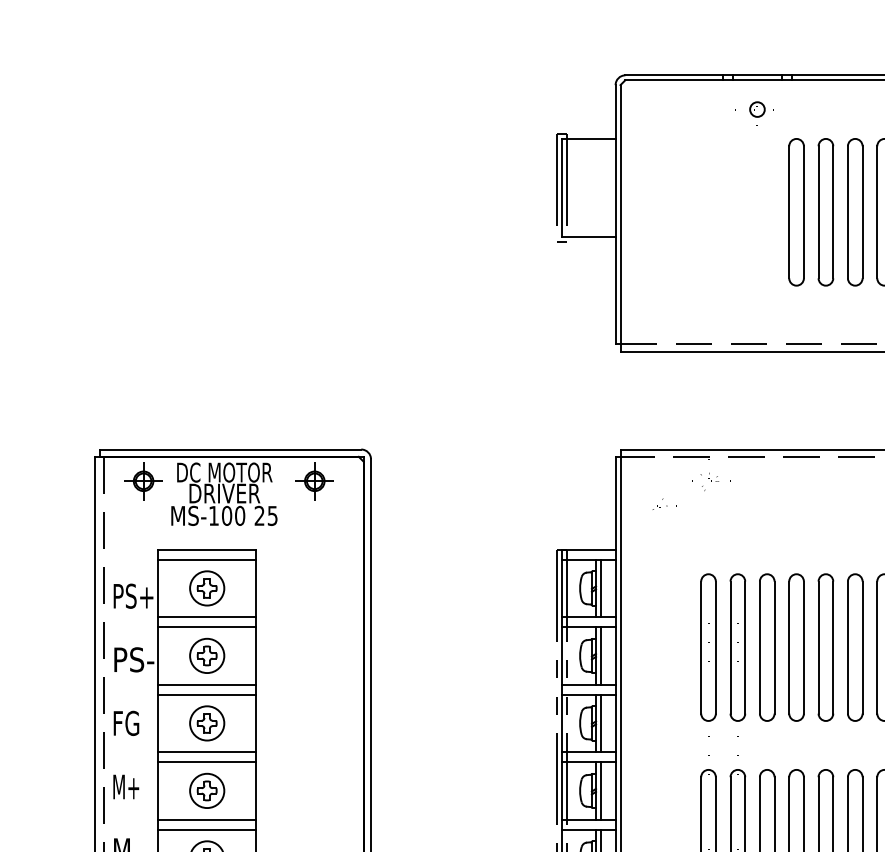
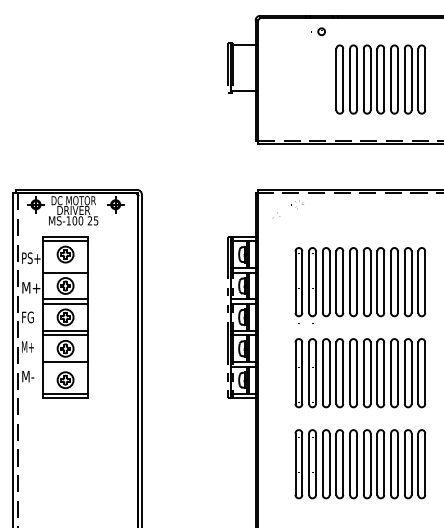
line: (206, 618) -> (65, 268), removed
text: (133, 659) -> (31, 287), PS- -> M+
line: (206, 828) -> (65, 366), removed

